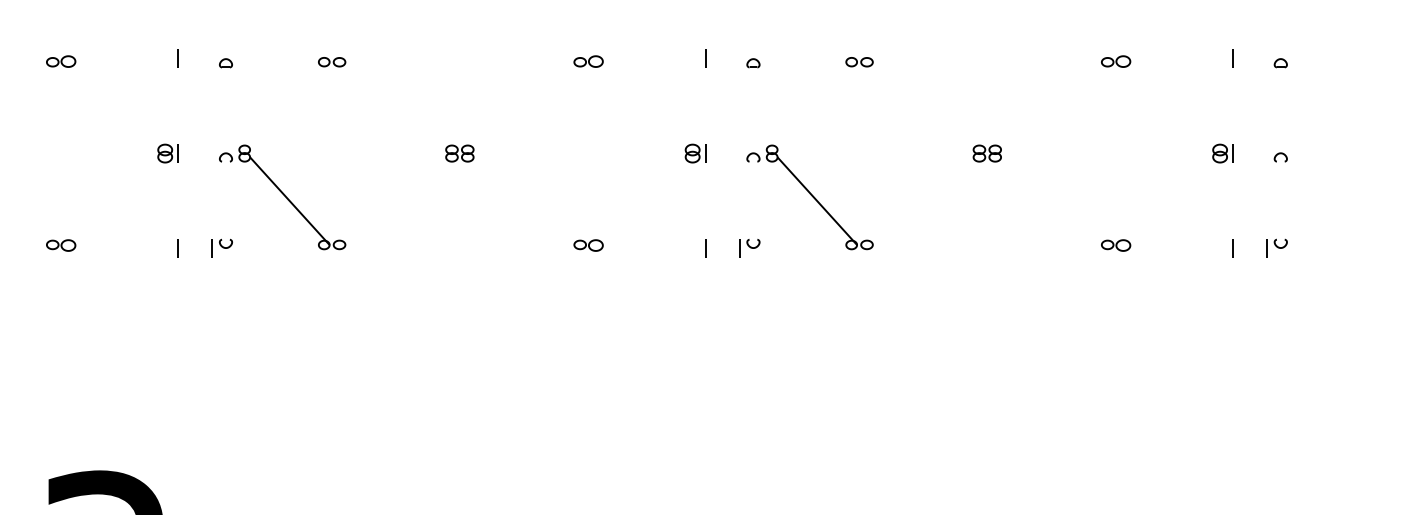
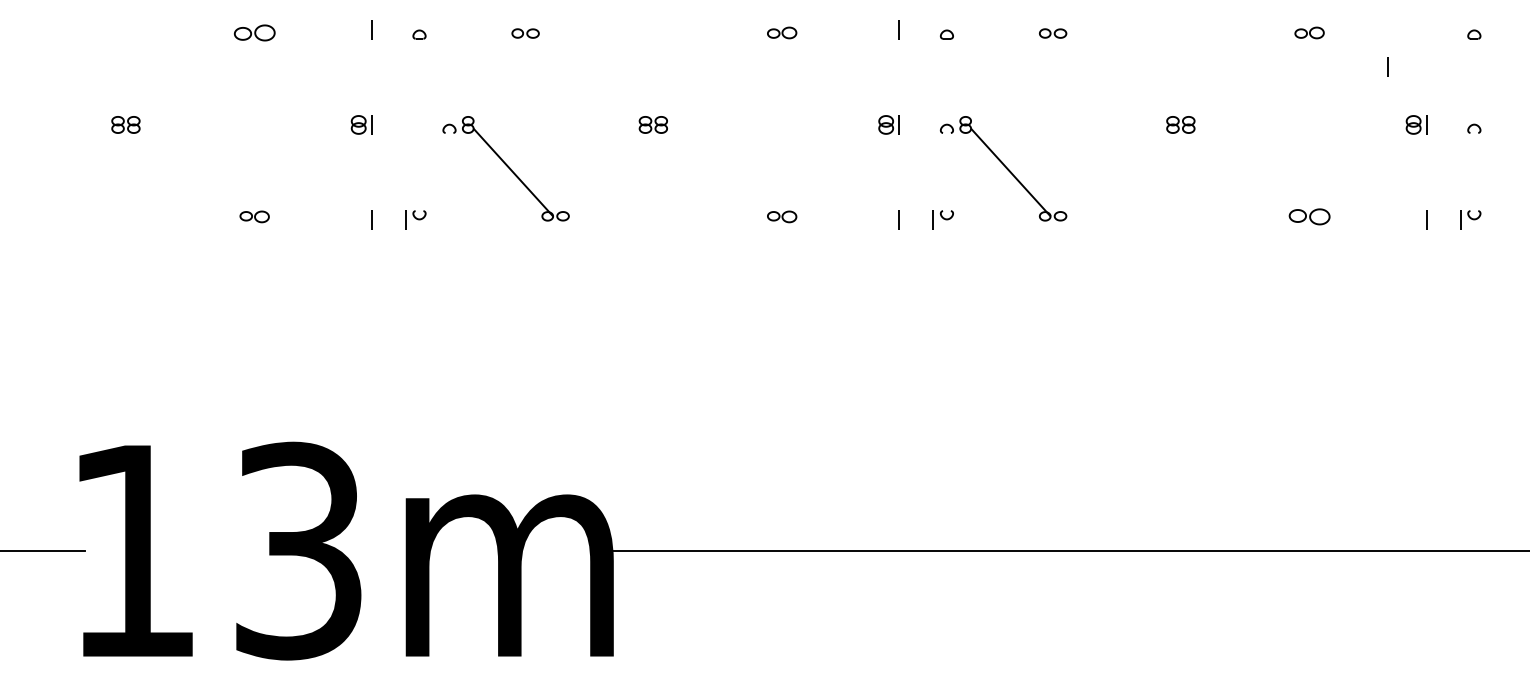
line: (1232, 58) -> (1387, 66), moved
part: (60, 61) -> (254, 32), size x1.4
part: (281, 197) -> (505, 168), moved
part: (1115, 245) -> (1309, 216), size x1.4

